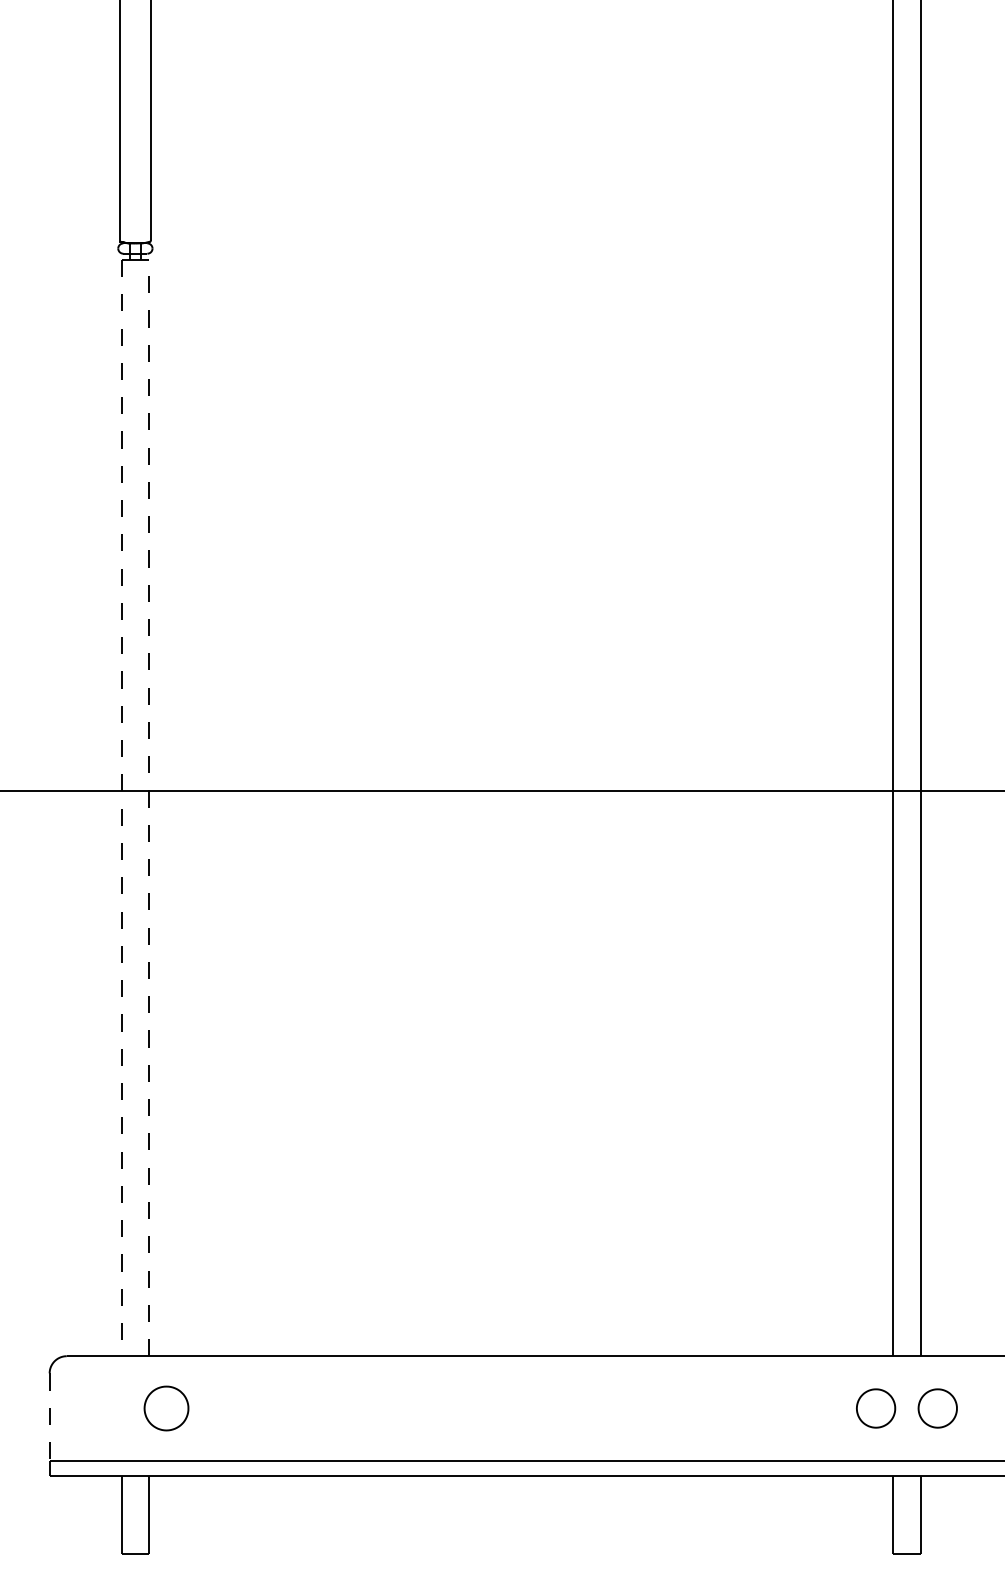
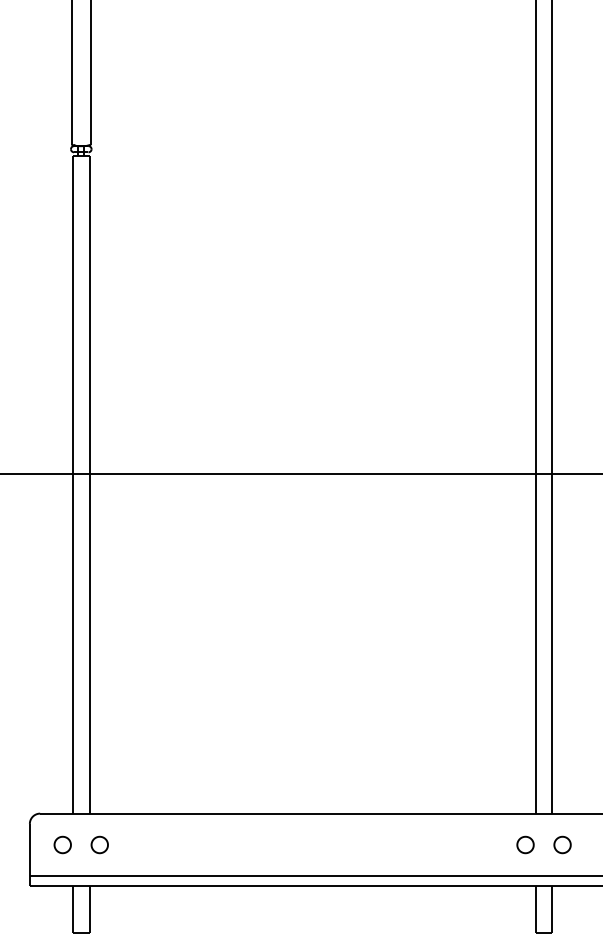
line: (122, 807) -> (73, 484), dashed -> solid
line: (149, 807) -> (89, 484), dashed -> solid
part: (104, 1407) -> (62, 844), added
part: (165, 1407) -> (99, 844), size x0.62
part: (875, 1407) -> (525, 844), size x0.71
part: (937, 1407) -> (562, 844), size x0.71
line: (49, 1417) -> (29, 850), dashed -> solid

